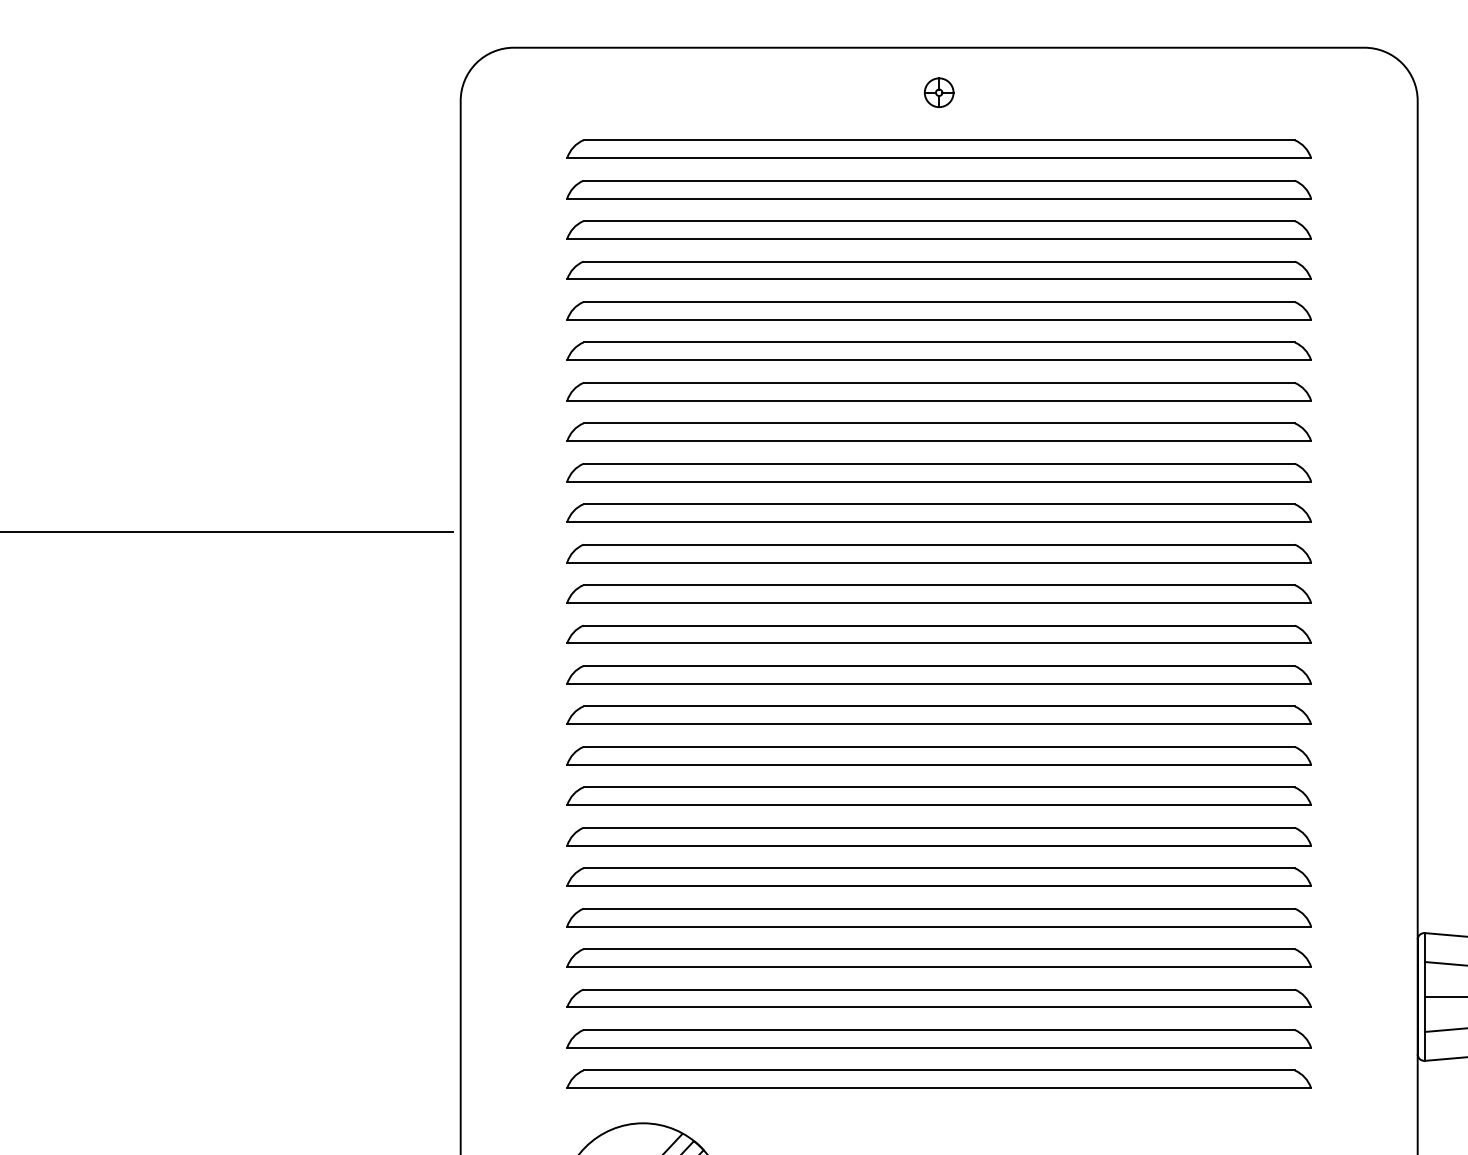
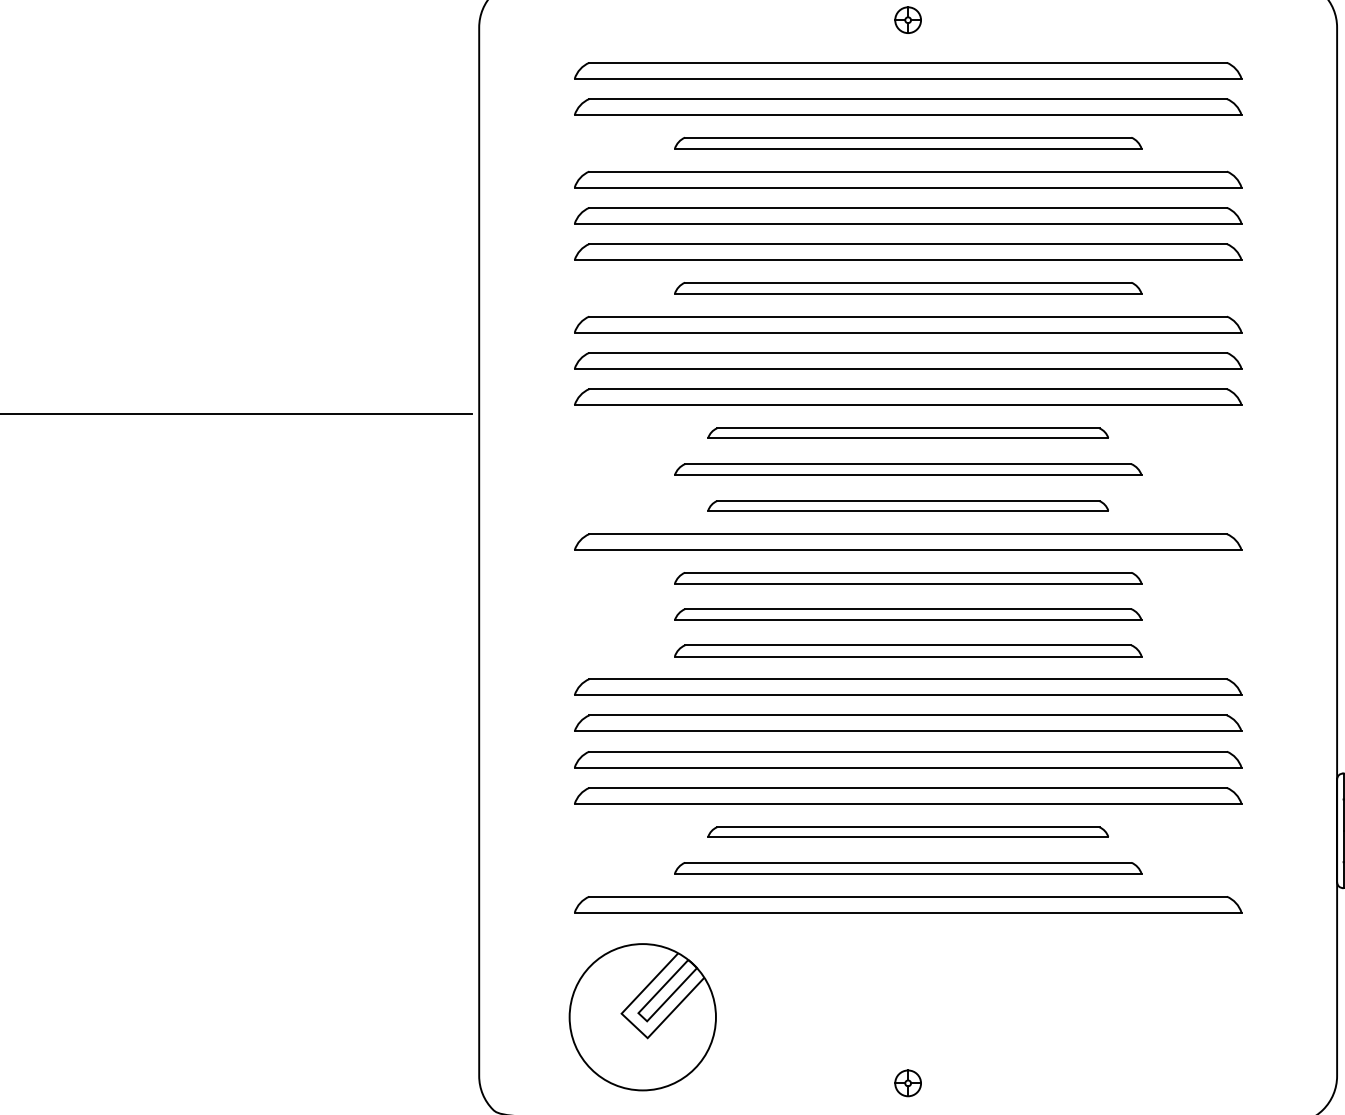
part: (939, 229) -> (908, 142), size x0.7
part: (939, 390) -> (908, 287), size x0.7
part: (939, 552) -> (908, 432), size x0.6
part: (939, 593) -> (908, 469), size x0.7
part: (939, 634) -> (908, 505), size x0.6
part: (939, 714) -> (908, 577), size x0.7
part: (939, 755) -> (908, 614), size x0.7
part: (939, 795) -> (908, 650), size x0.7
part: (939, 997) -> (908, 831), size x0.6
part: (939, 1037) -> (908, 867), size x0.7

